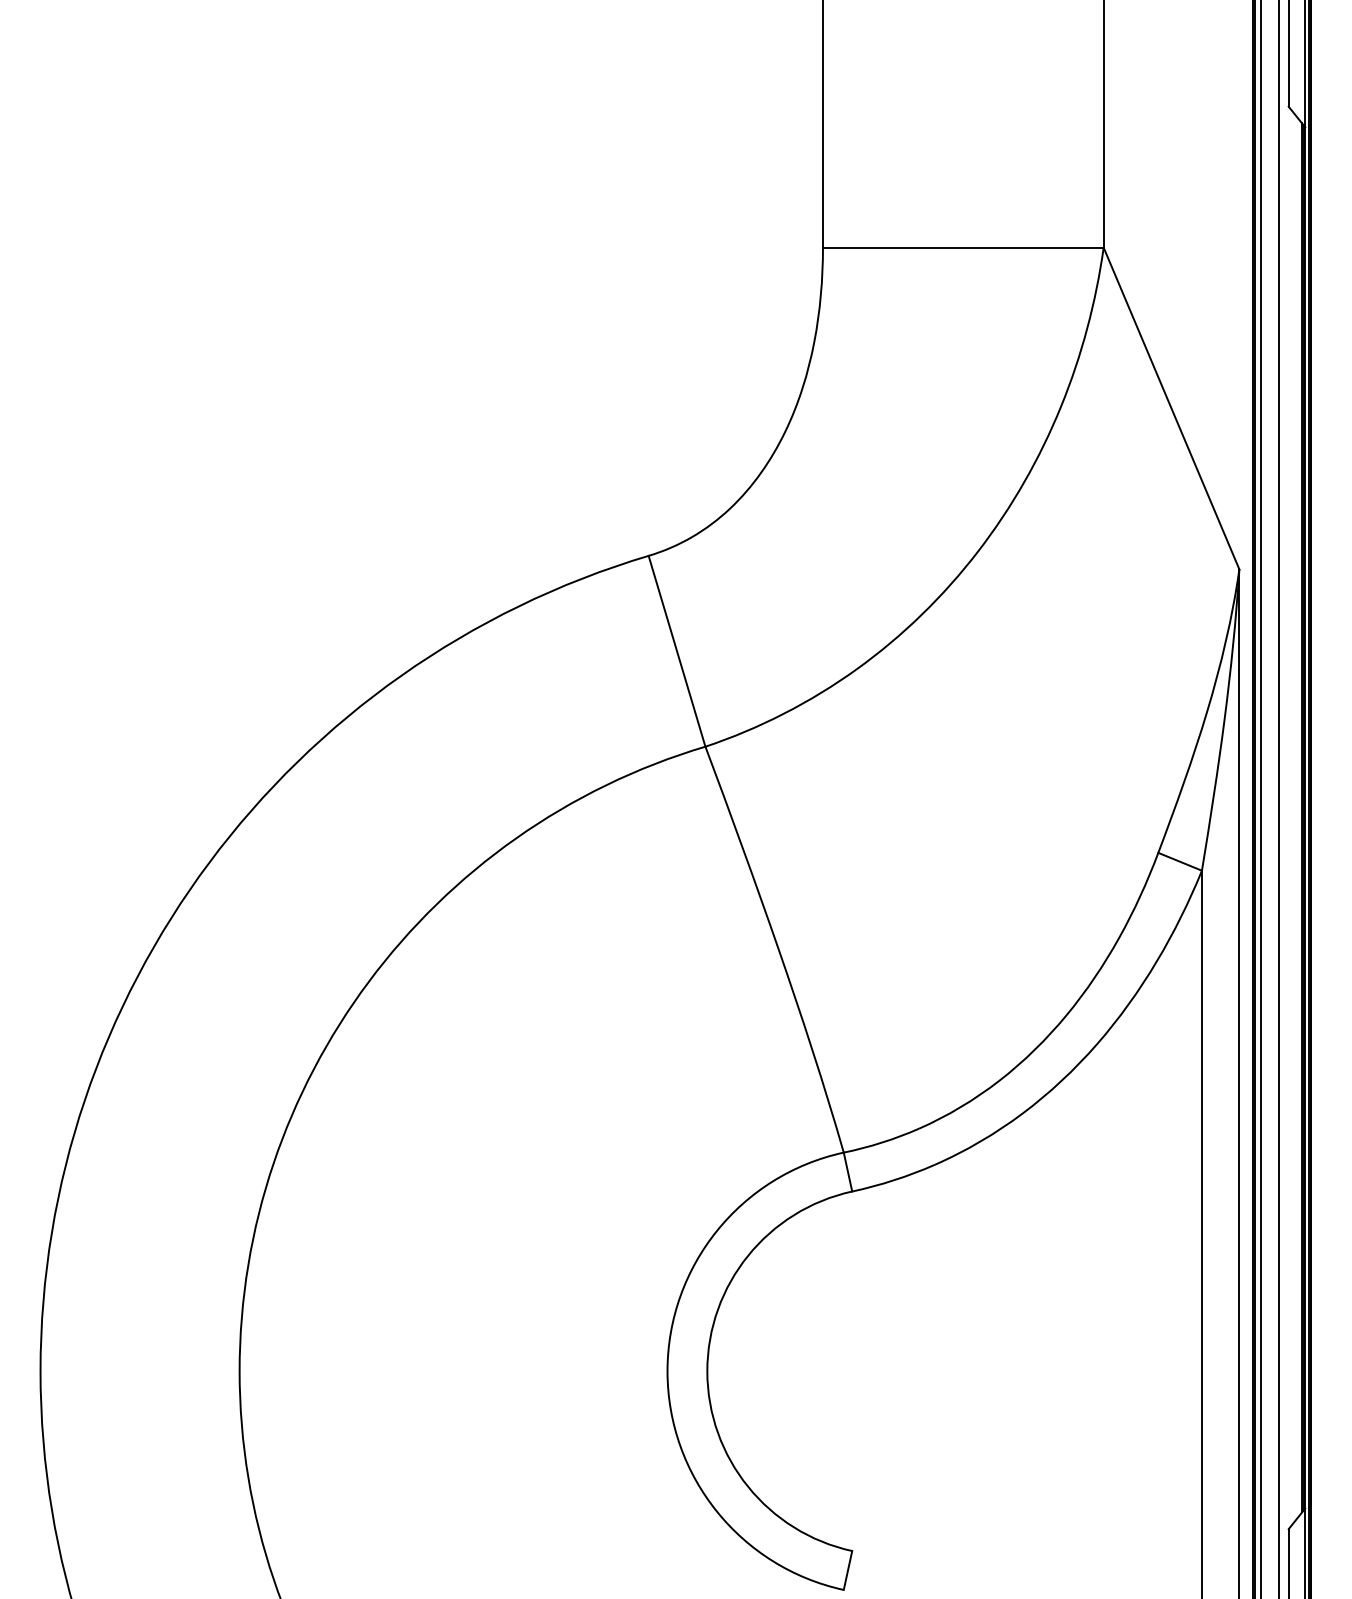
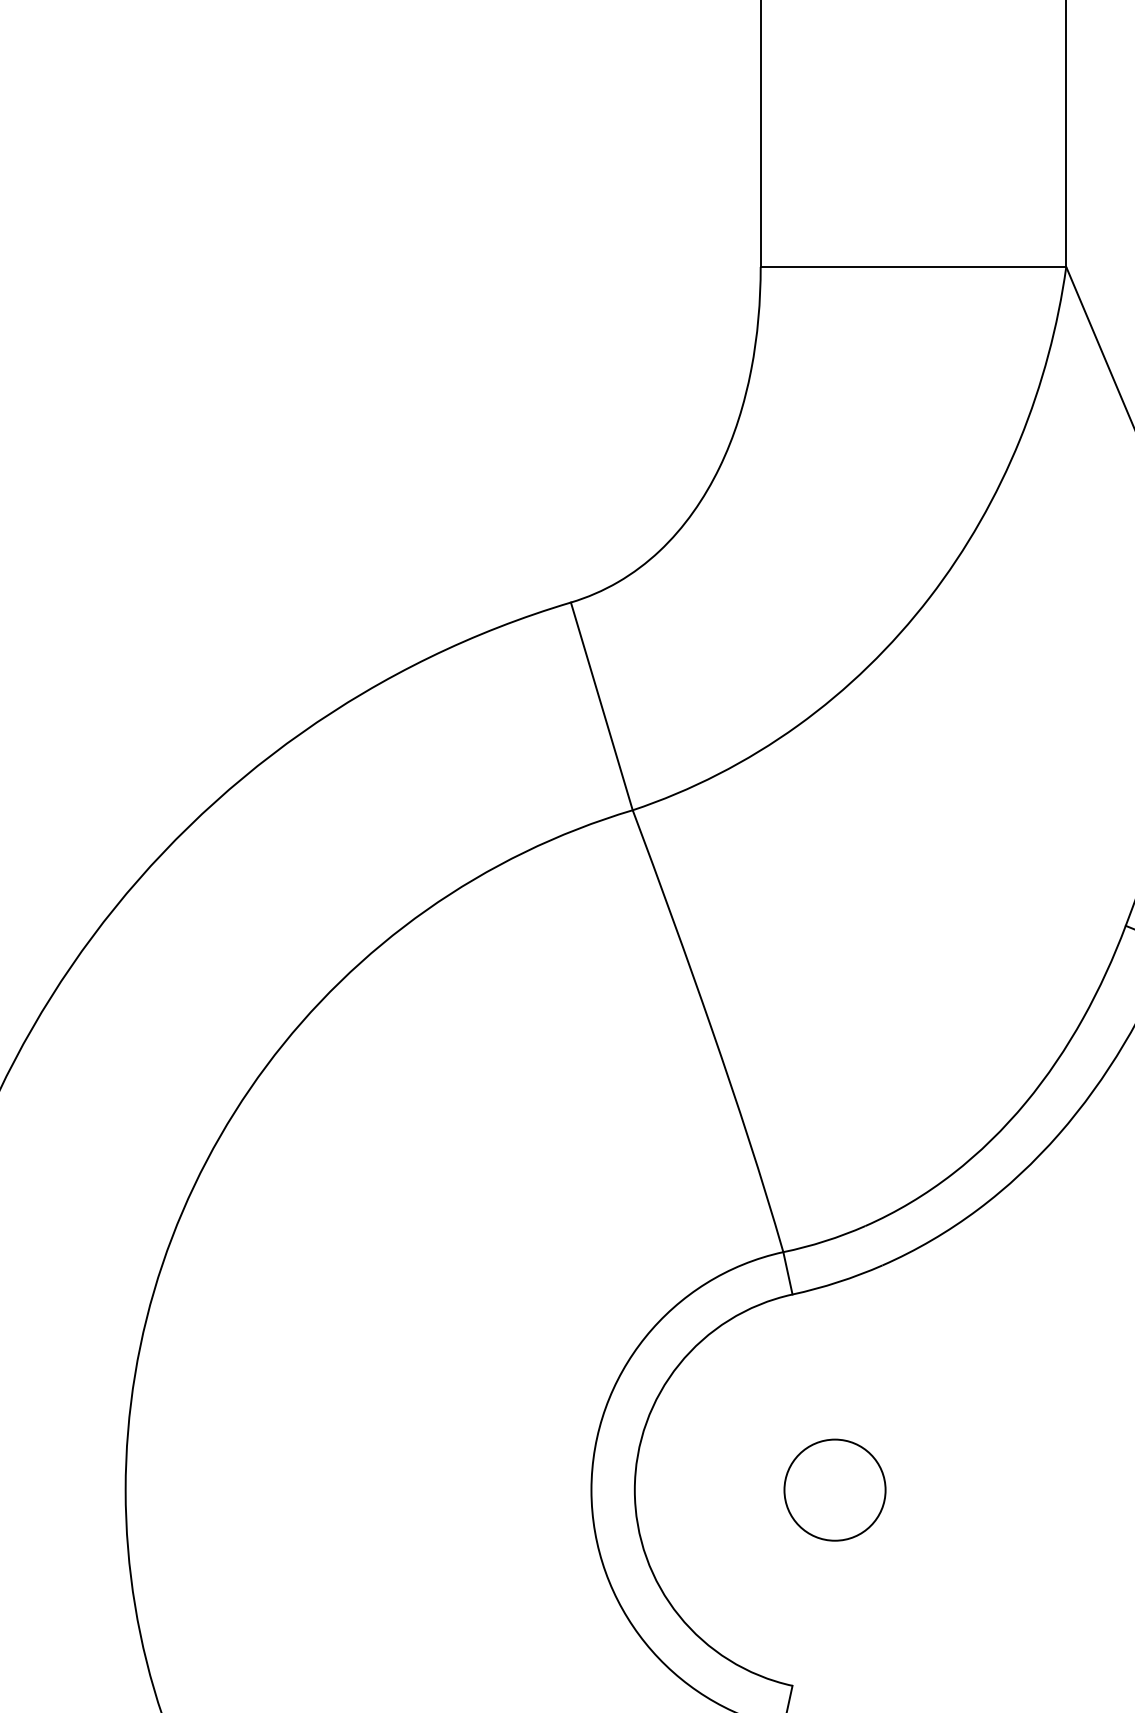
circle: (890, 1370) -> (834, 1489), added

